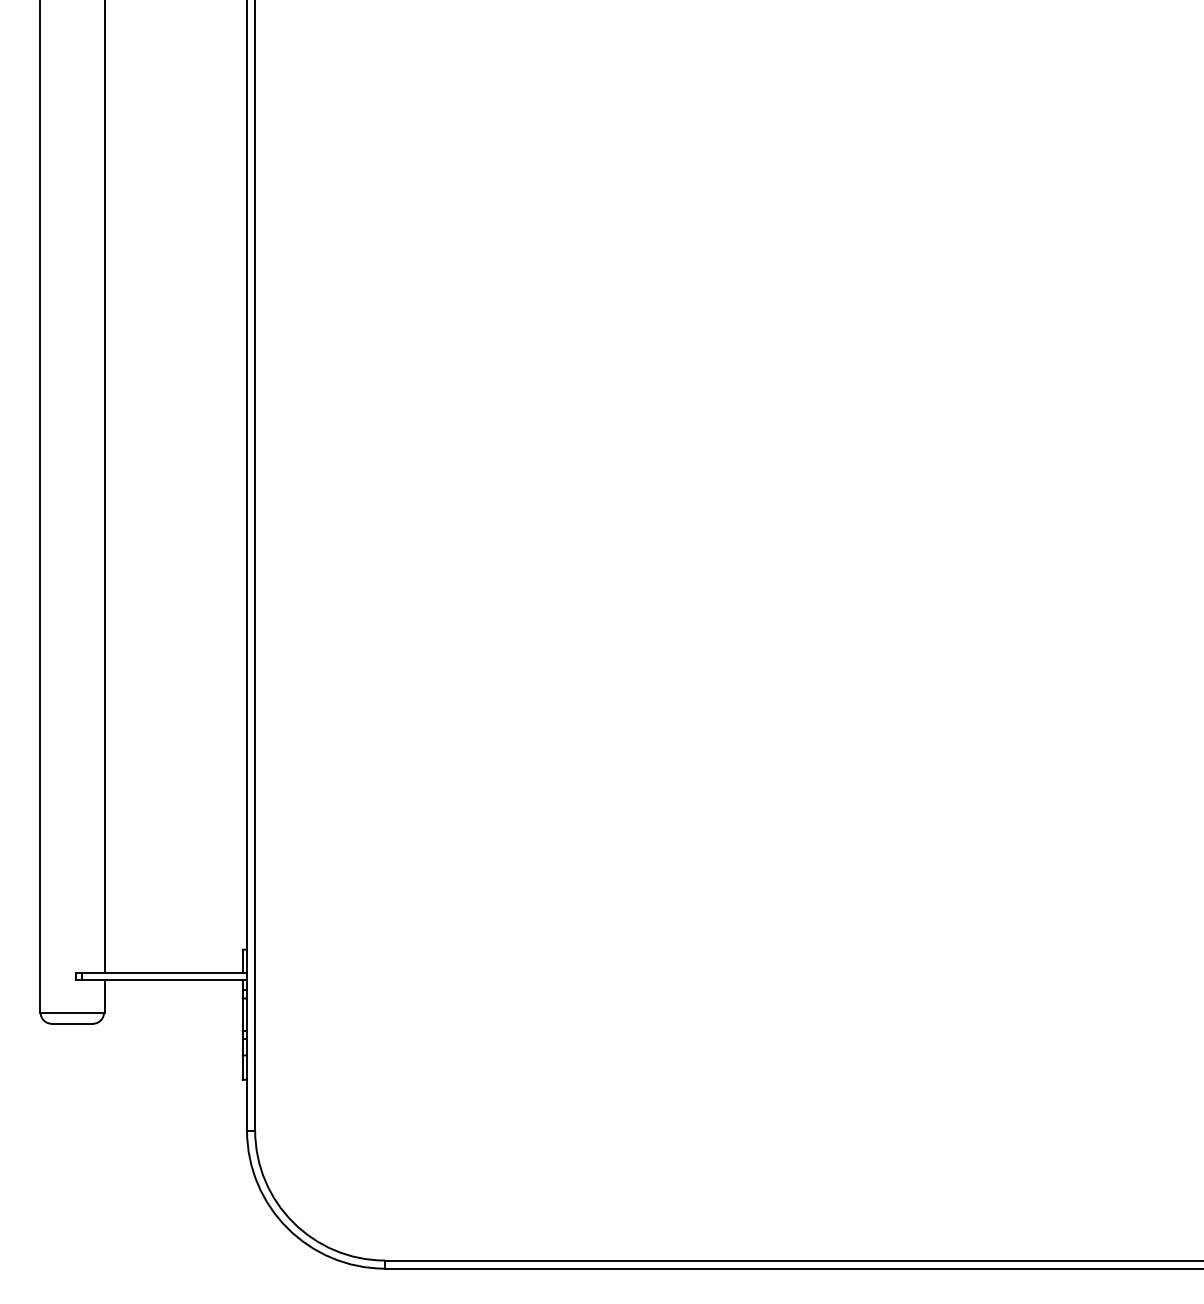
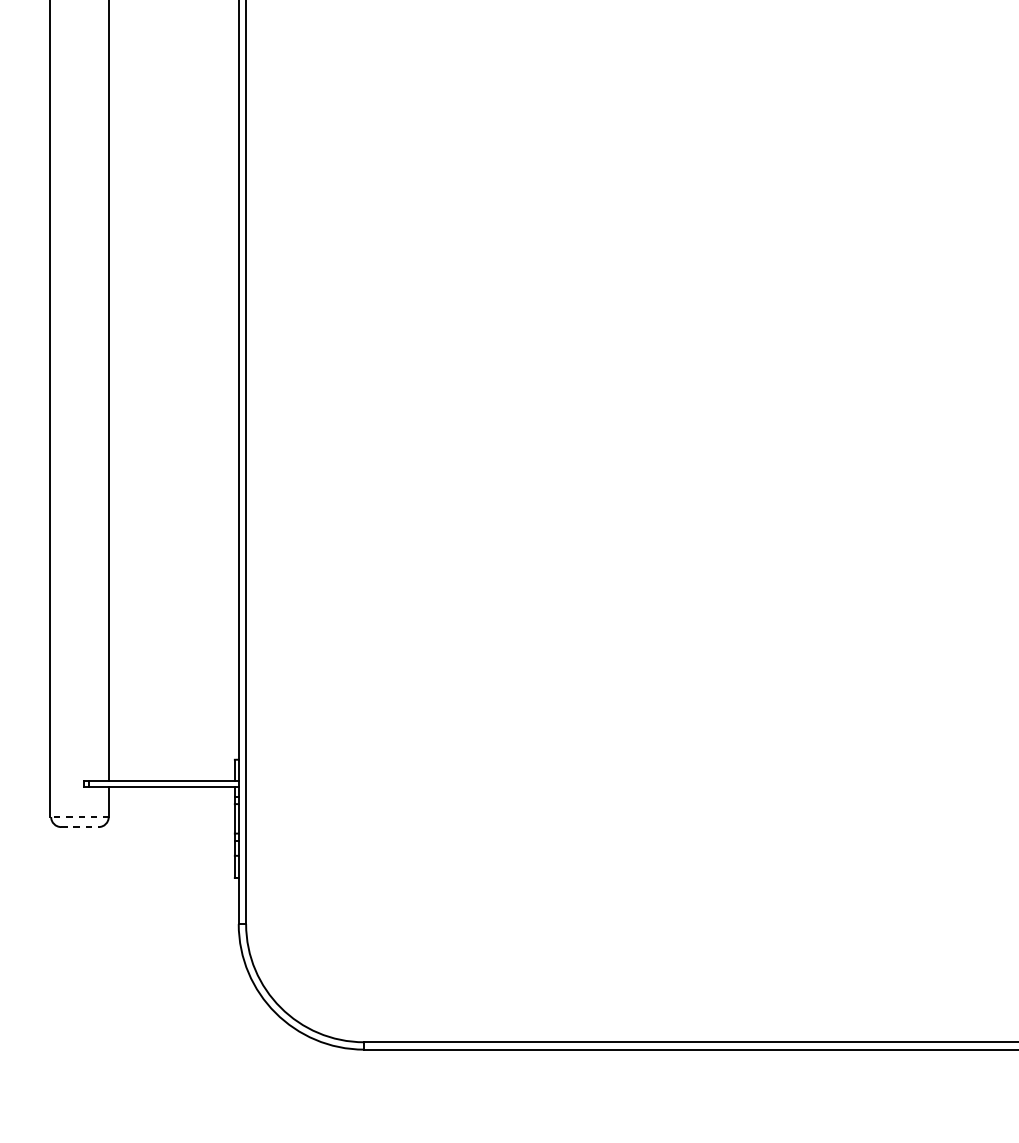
line: (72, 1012) -> (80, 816), solid -> dashed
line: (72, 1023) -> (80, 826), solid -> dashed

